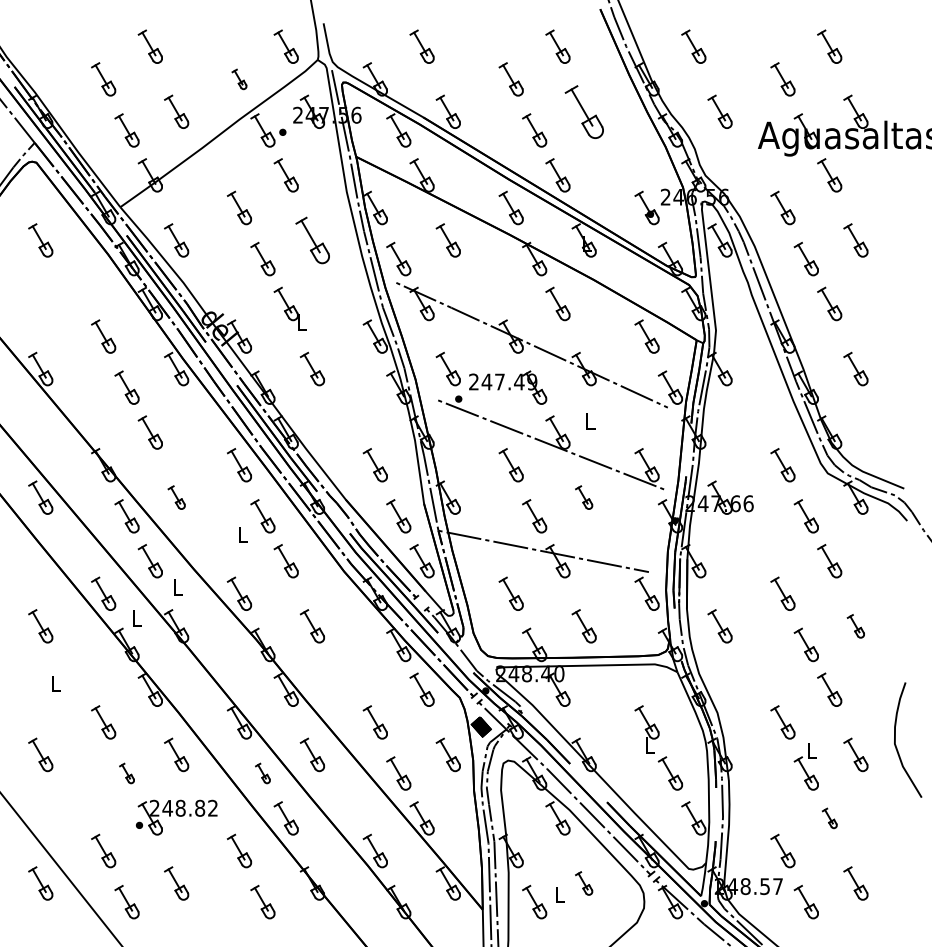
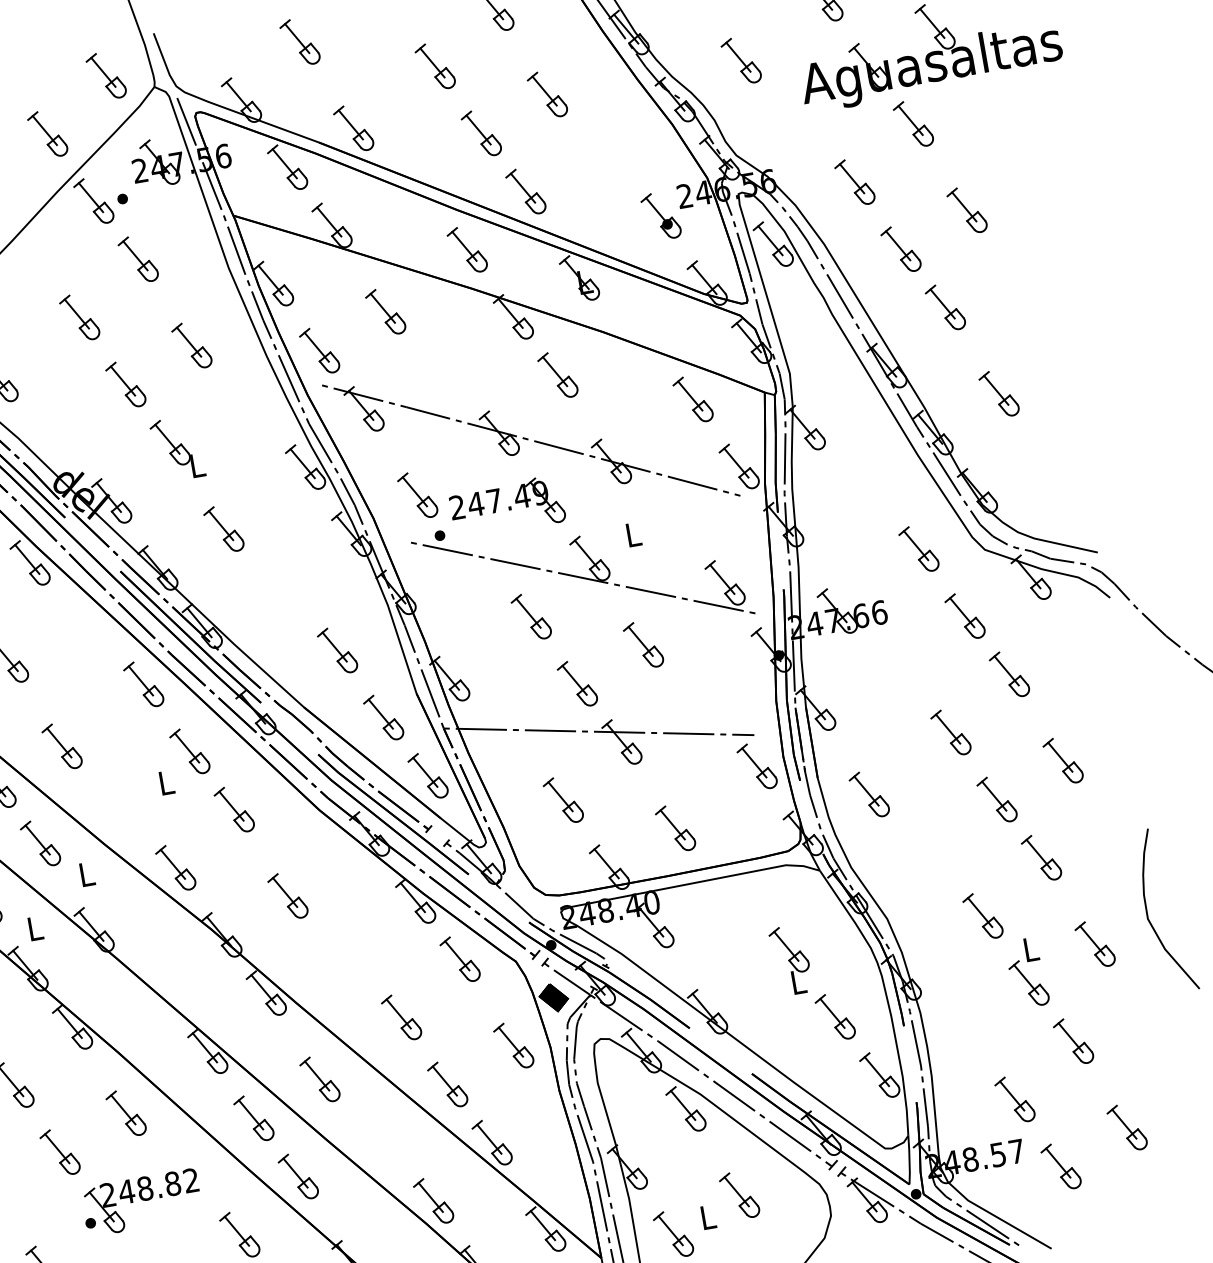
part: (239, 79) -> (47, 134), size x1.67
part: (583, 111) -> (546, 94), size x0.62
part: (311, 240) -> (190, 346), size x0.71
part: (176, 497) -> (61, 746), size x1.43
part: (583, 497) -> (642, 644), size x1.43
part: (855, 626) -> (1062, 761), size x1.43
part: (126, 773) -> (59, 1152), size x1.67
part: (262, 773) -> (253, 1118), size x1.67
part: (829, 818) -> (1073, 1041), size x1.67
part: (583, 883) -> (738, 1195), size x1.43

